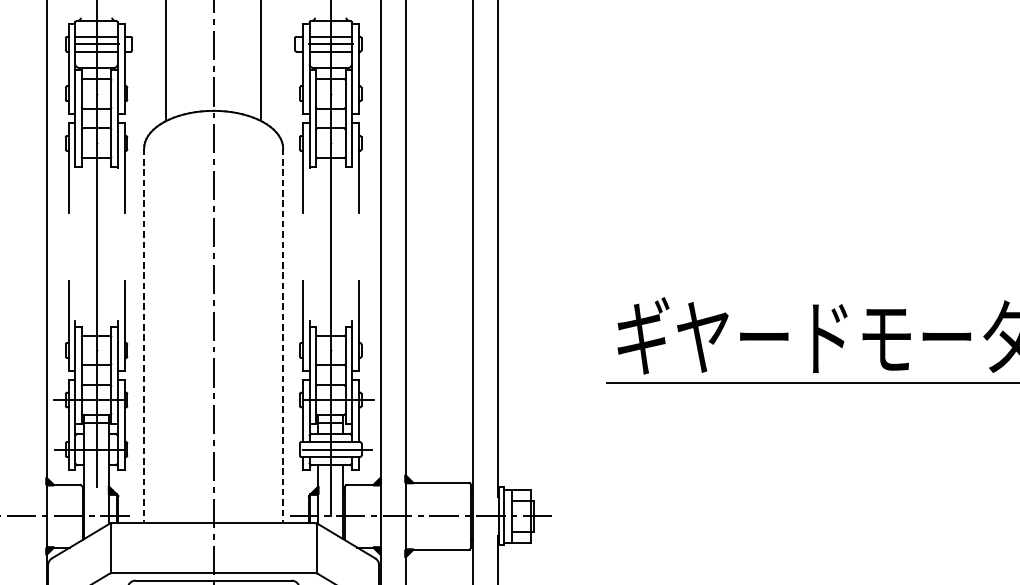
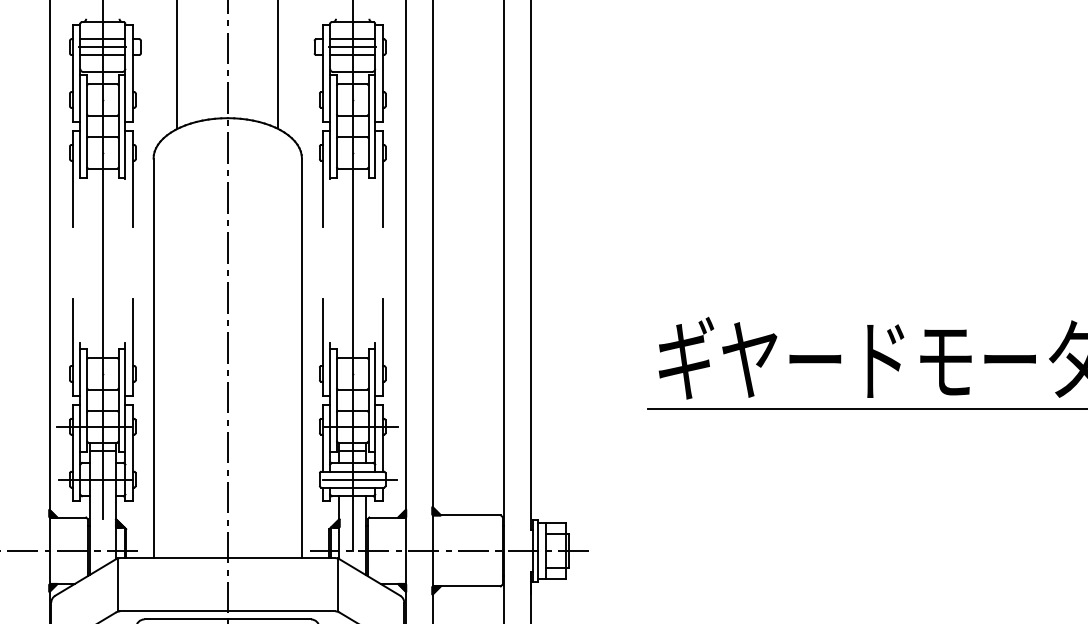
line: (144, 336) -> (153, 358), dashed -> solid
line: (282, 336) -> (301, 358), dashed -> solid

